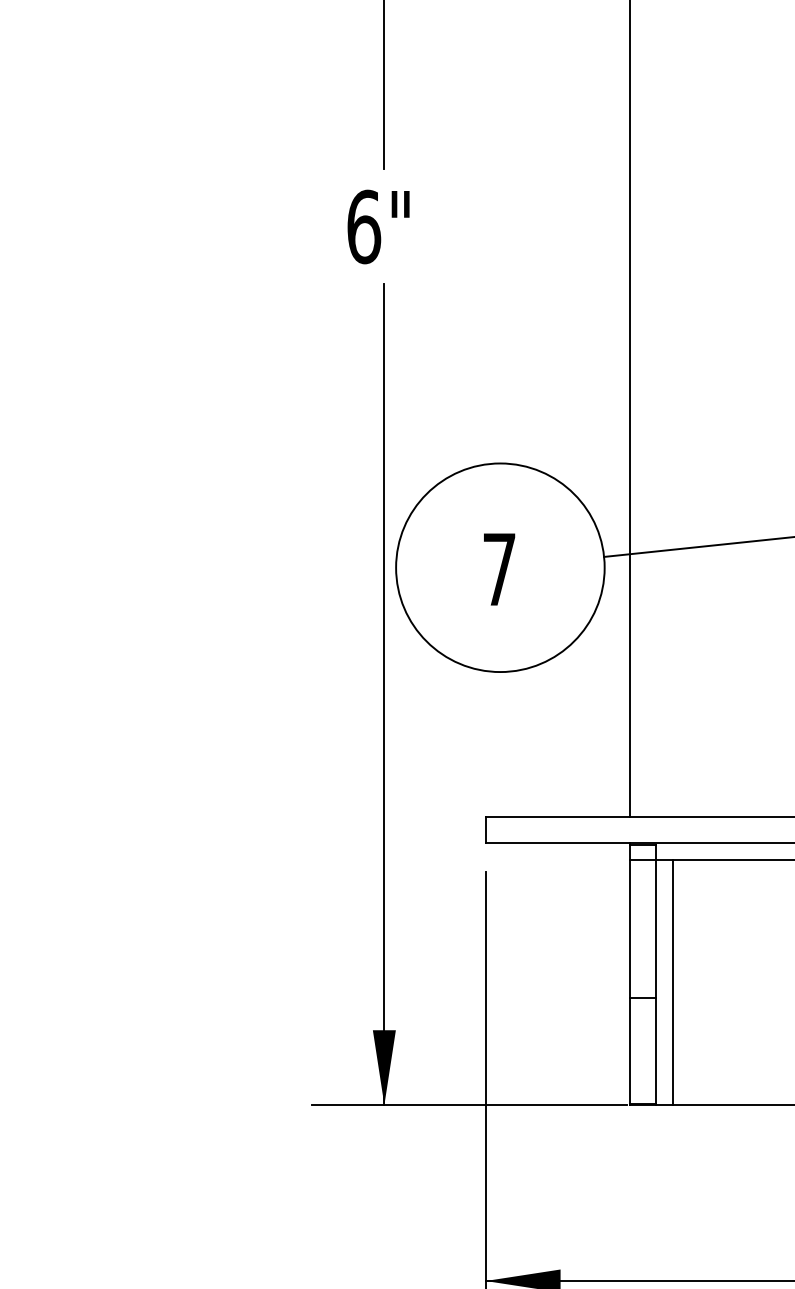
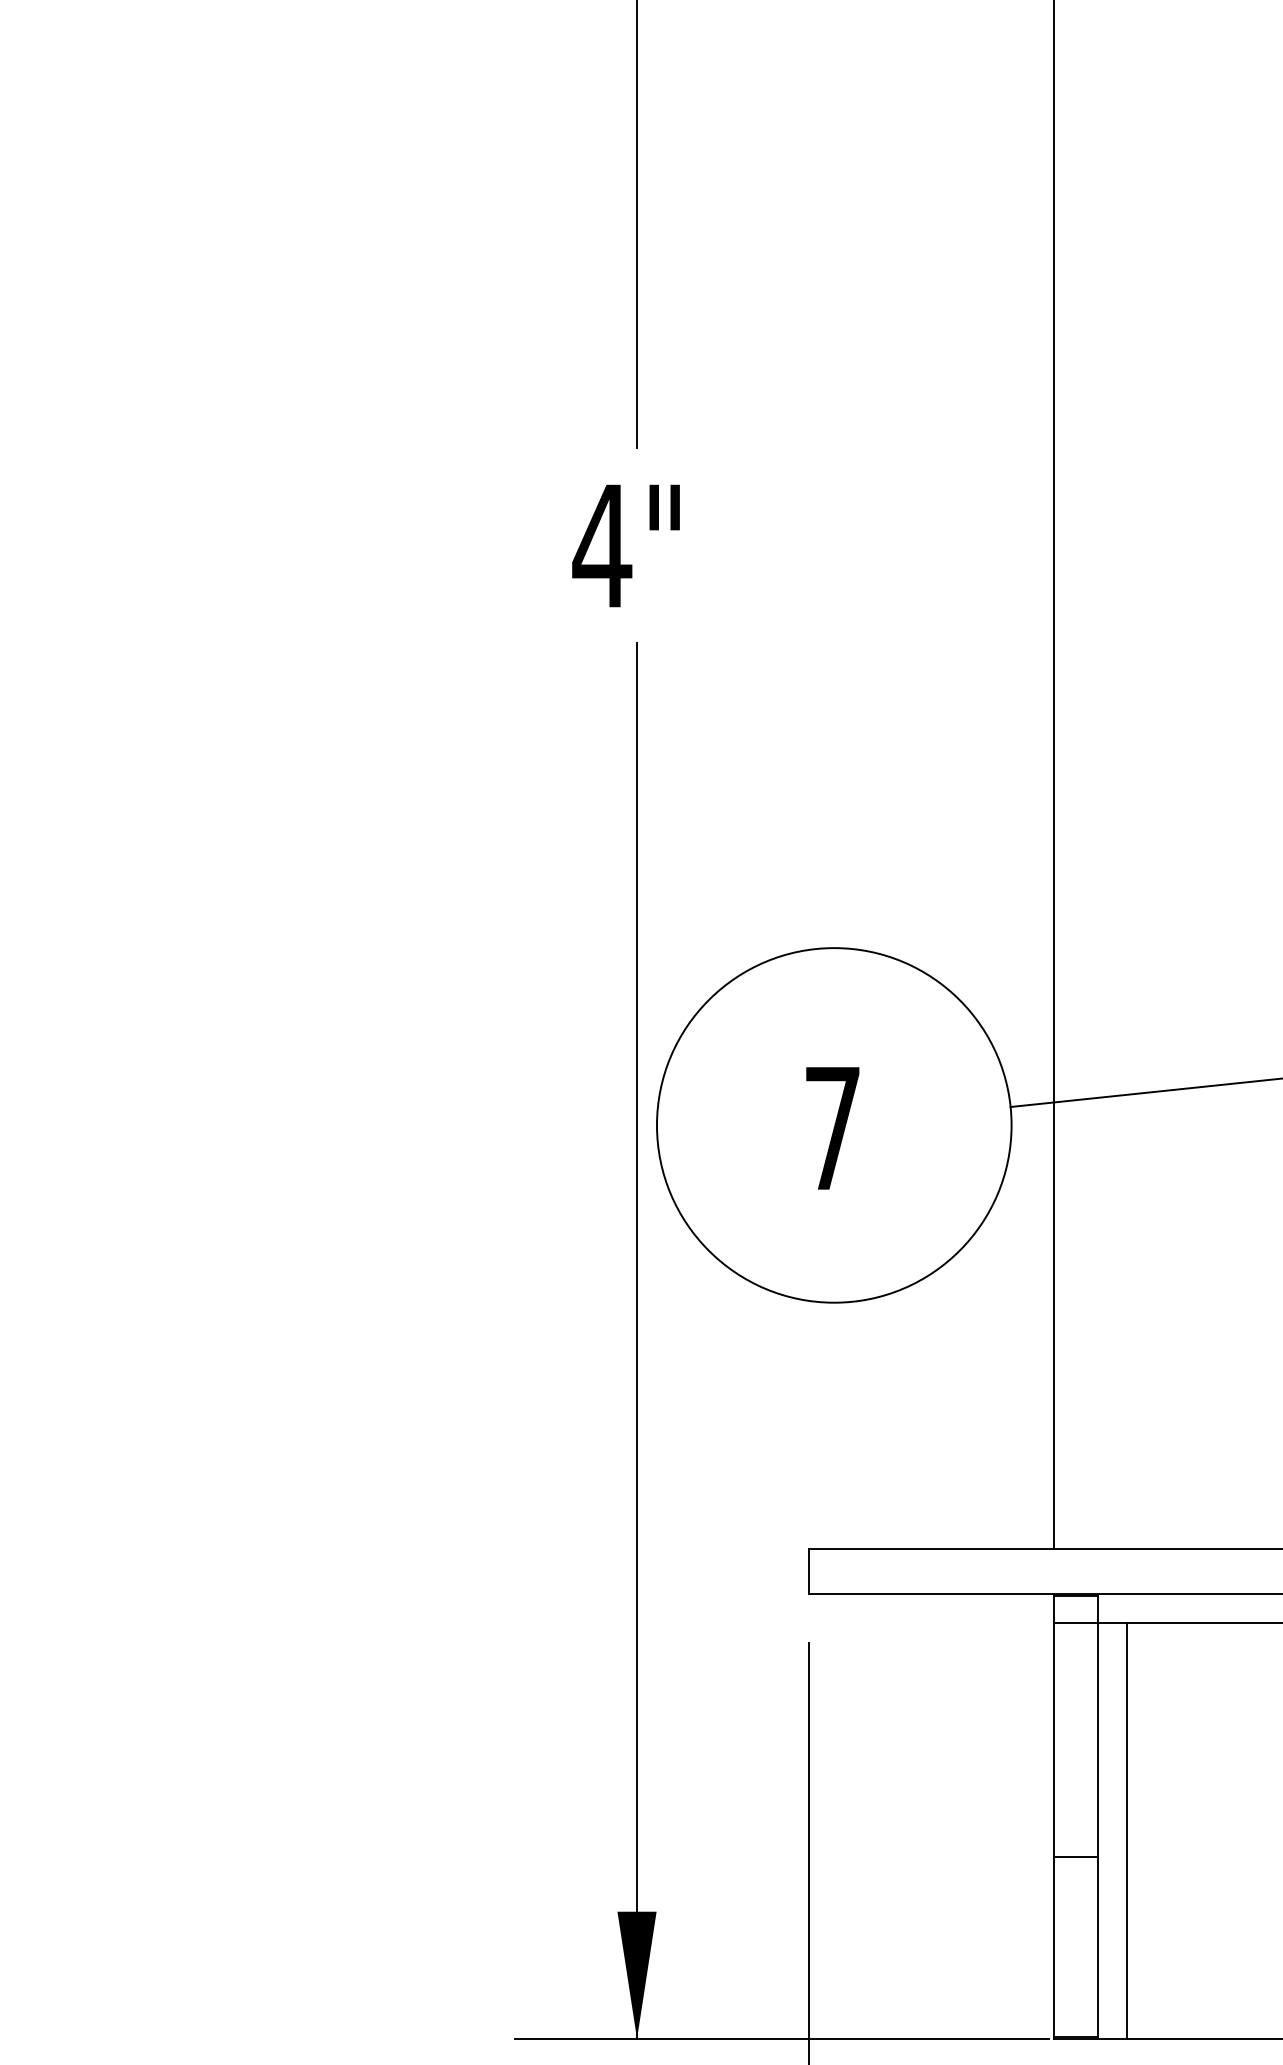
text: (363, 226) -> (601, 545), 6" -> 4"

